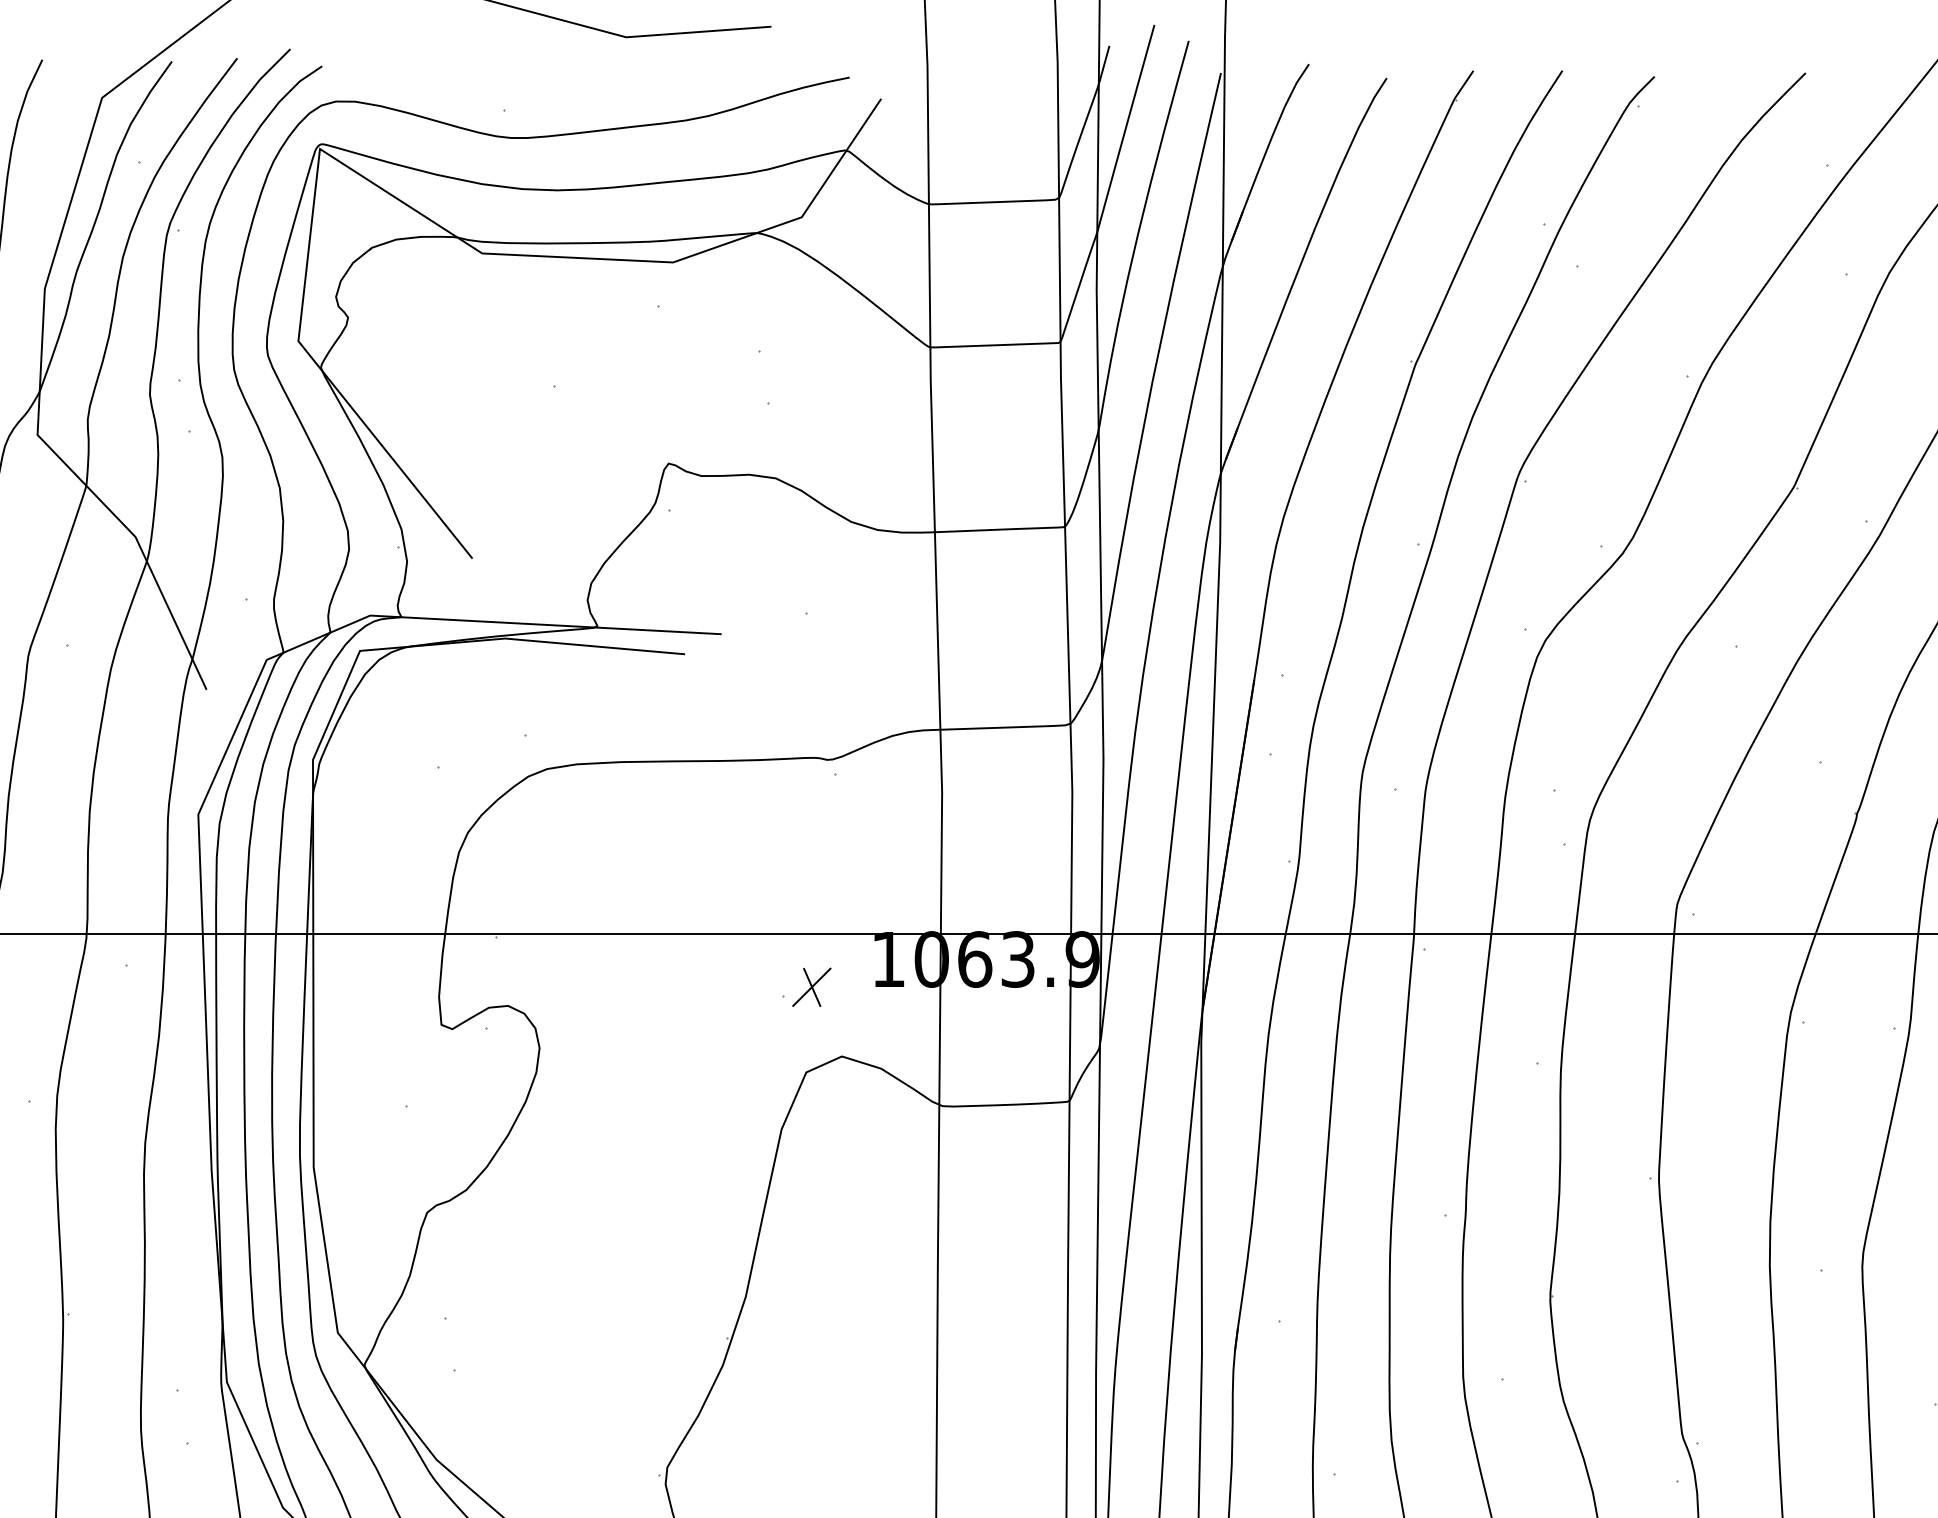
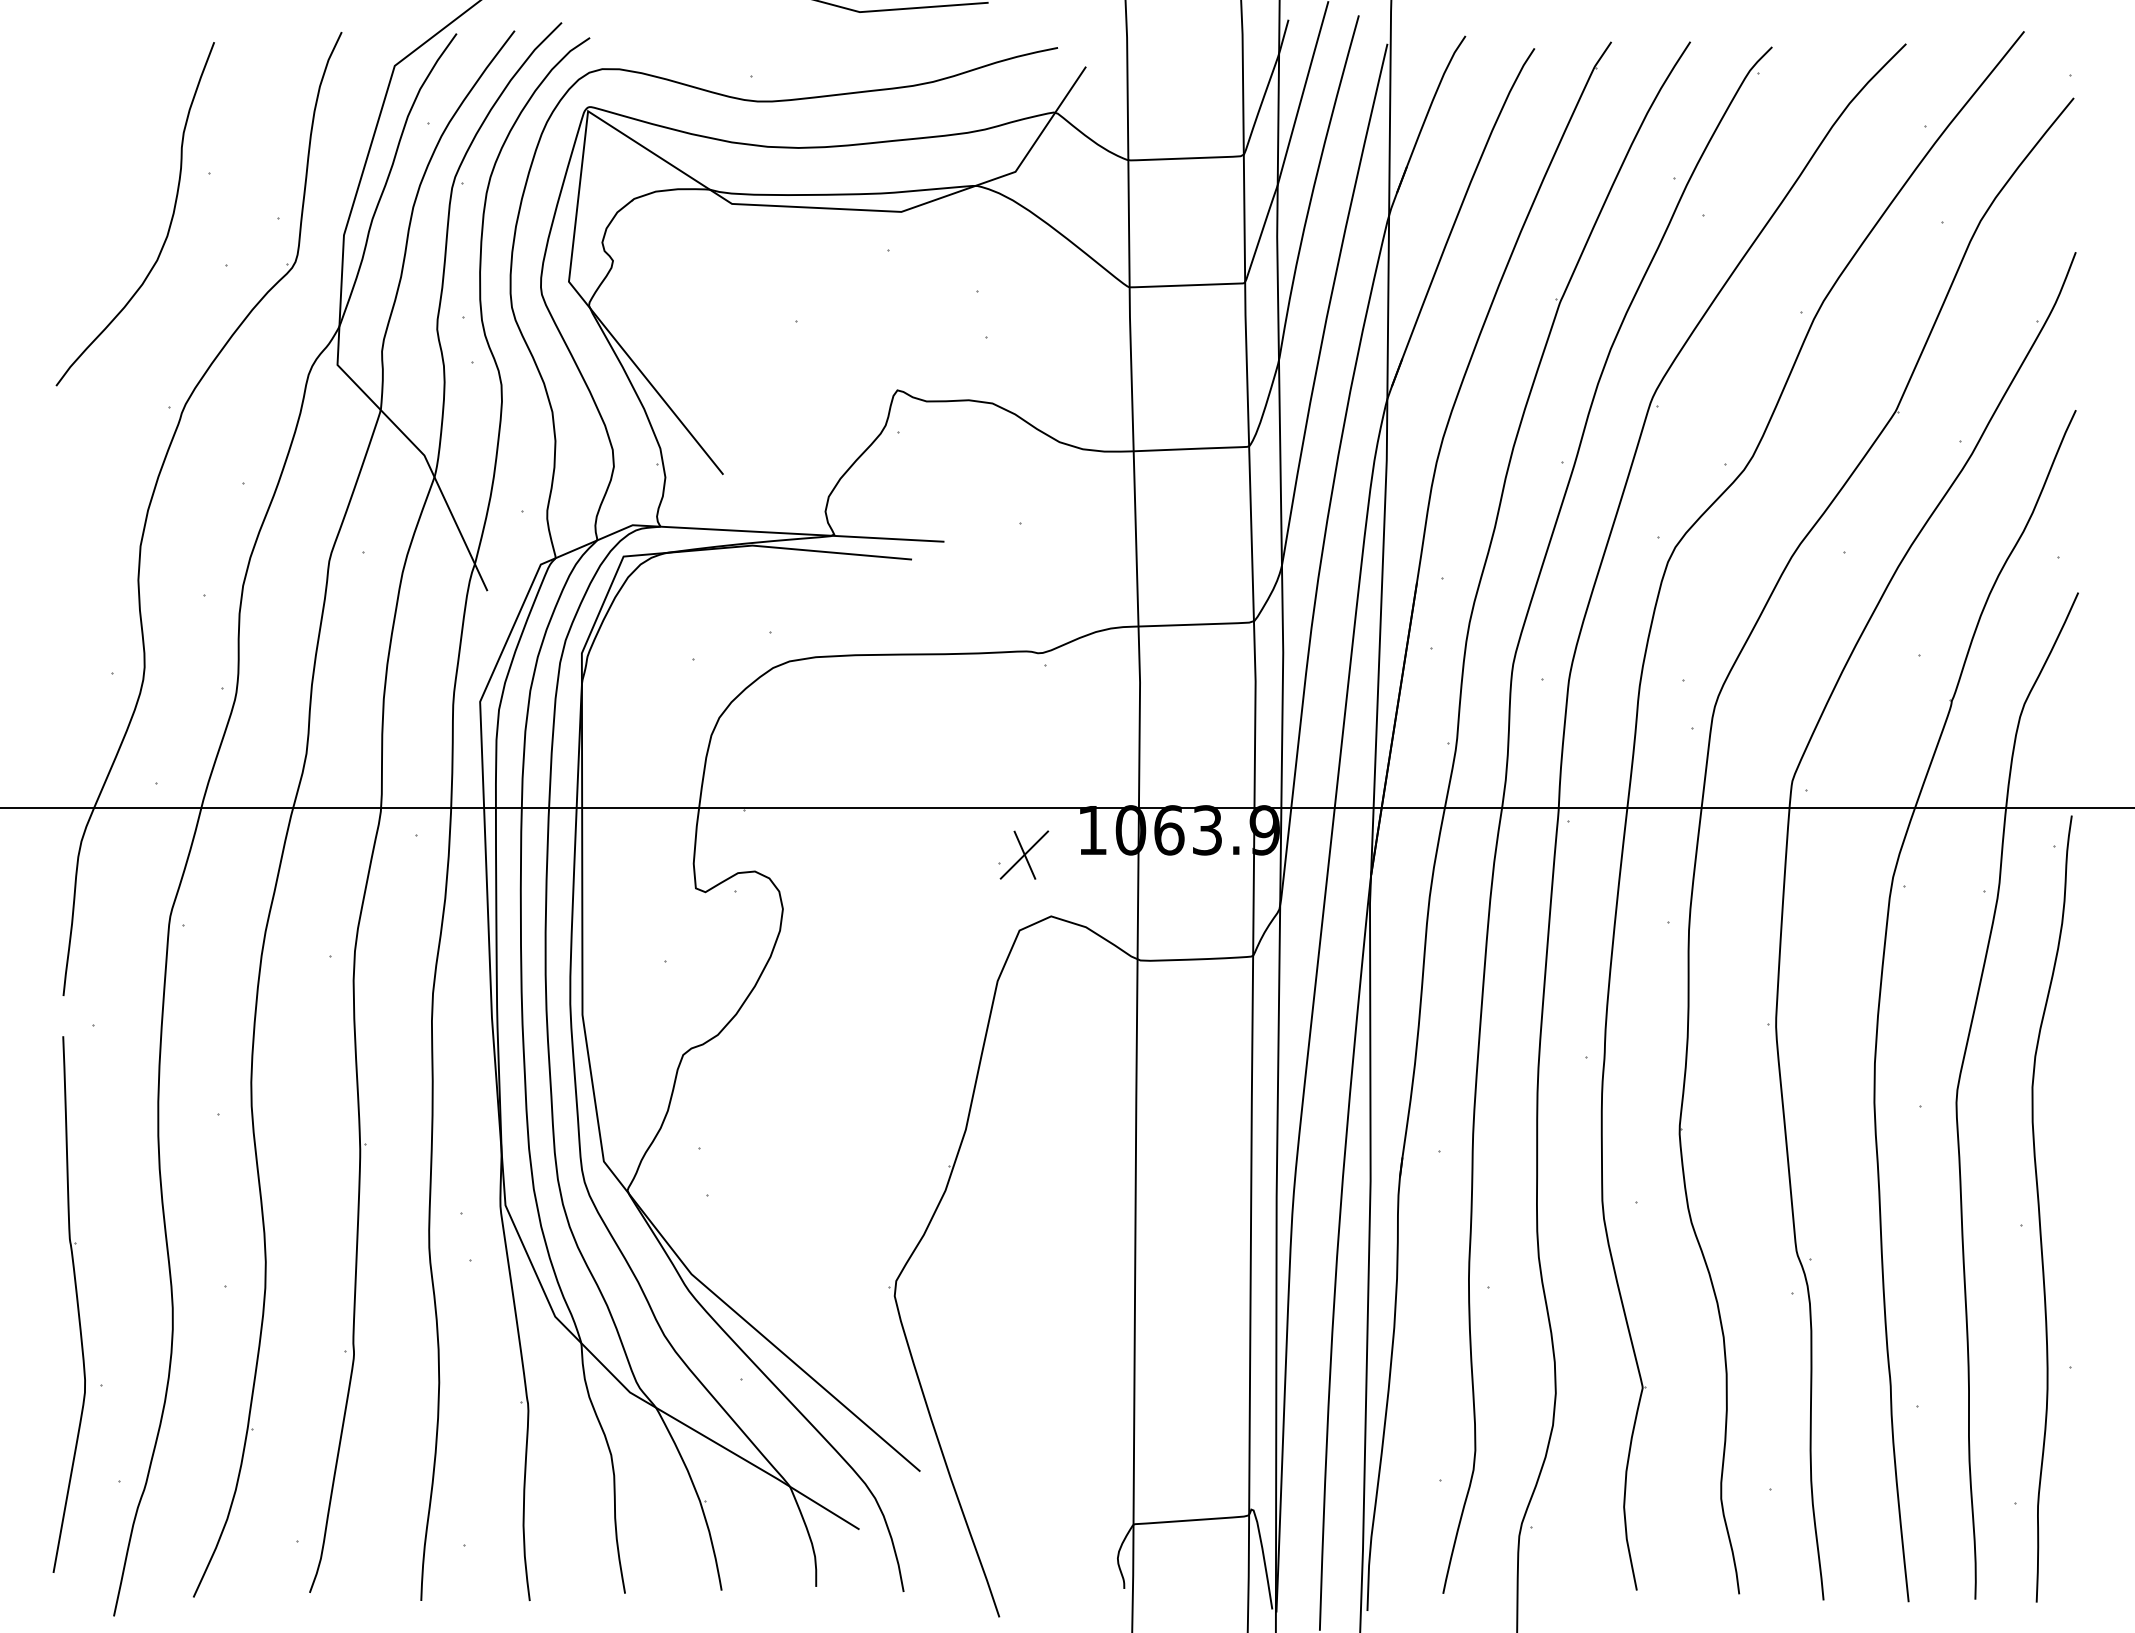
part: (811, 986) -> (1024, 854), size x1.43

